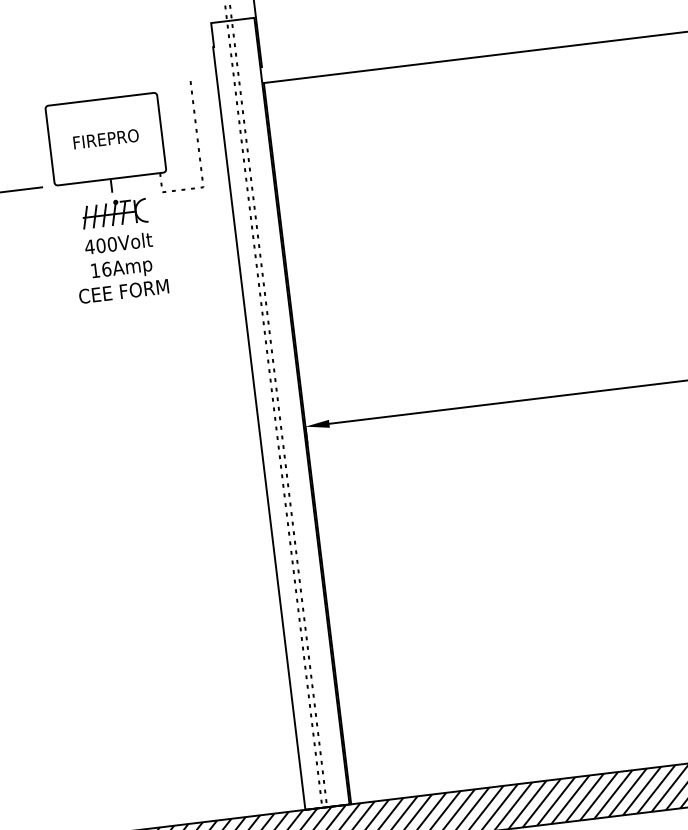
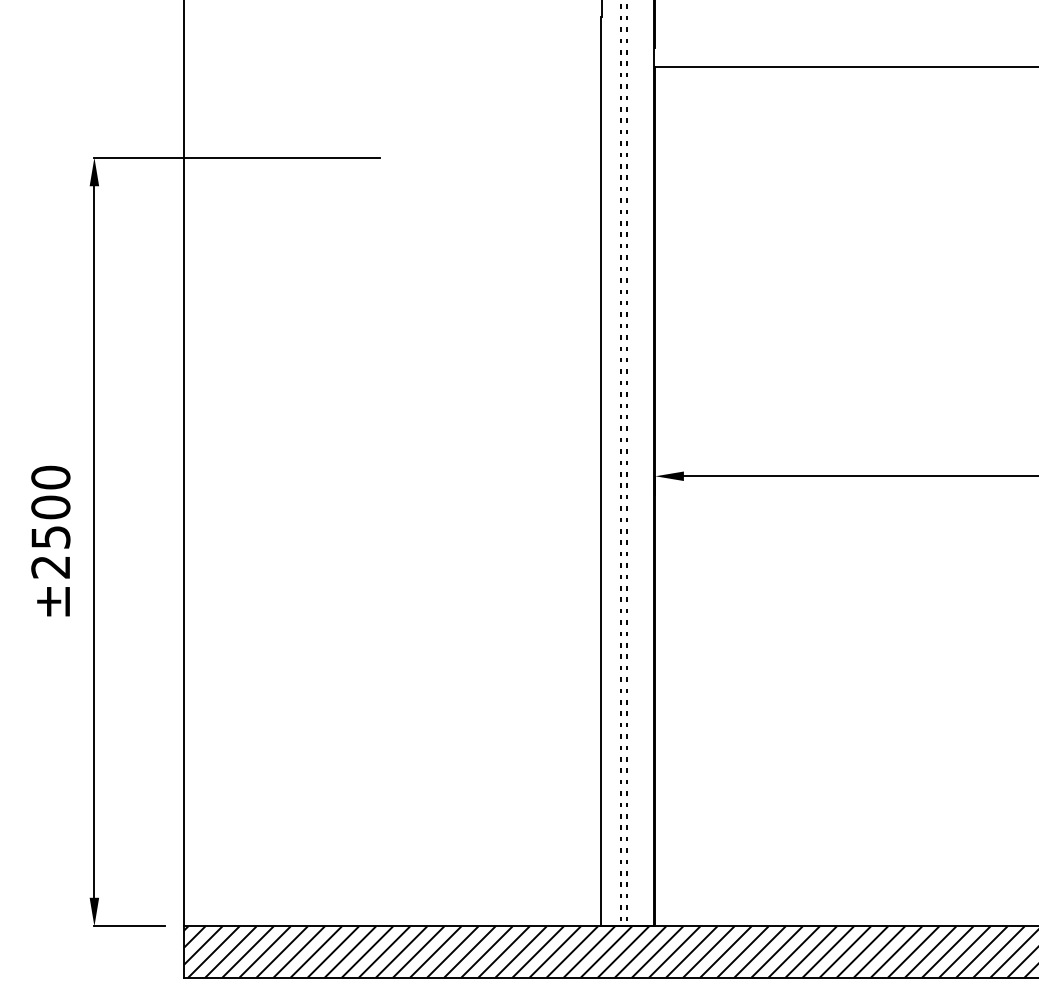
part: (130, 200) -> (482, 185), removed

